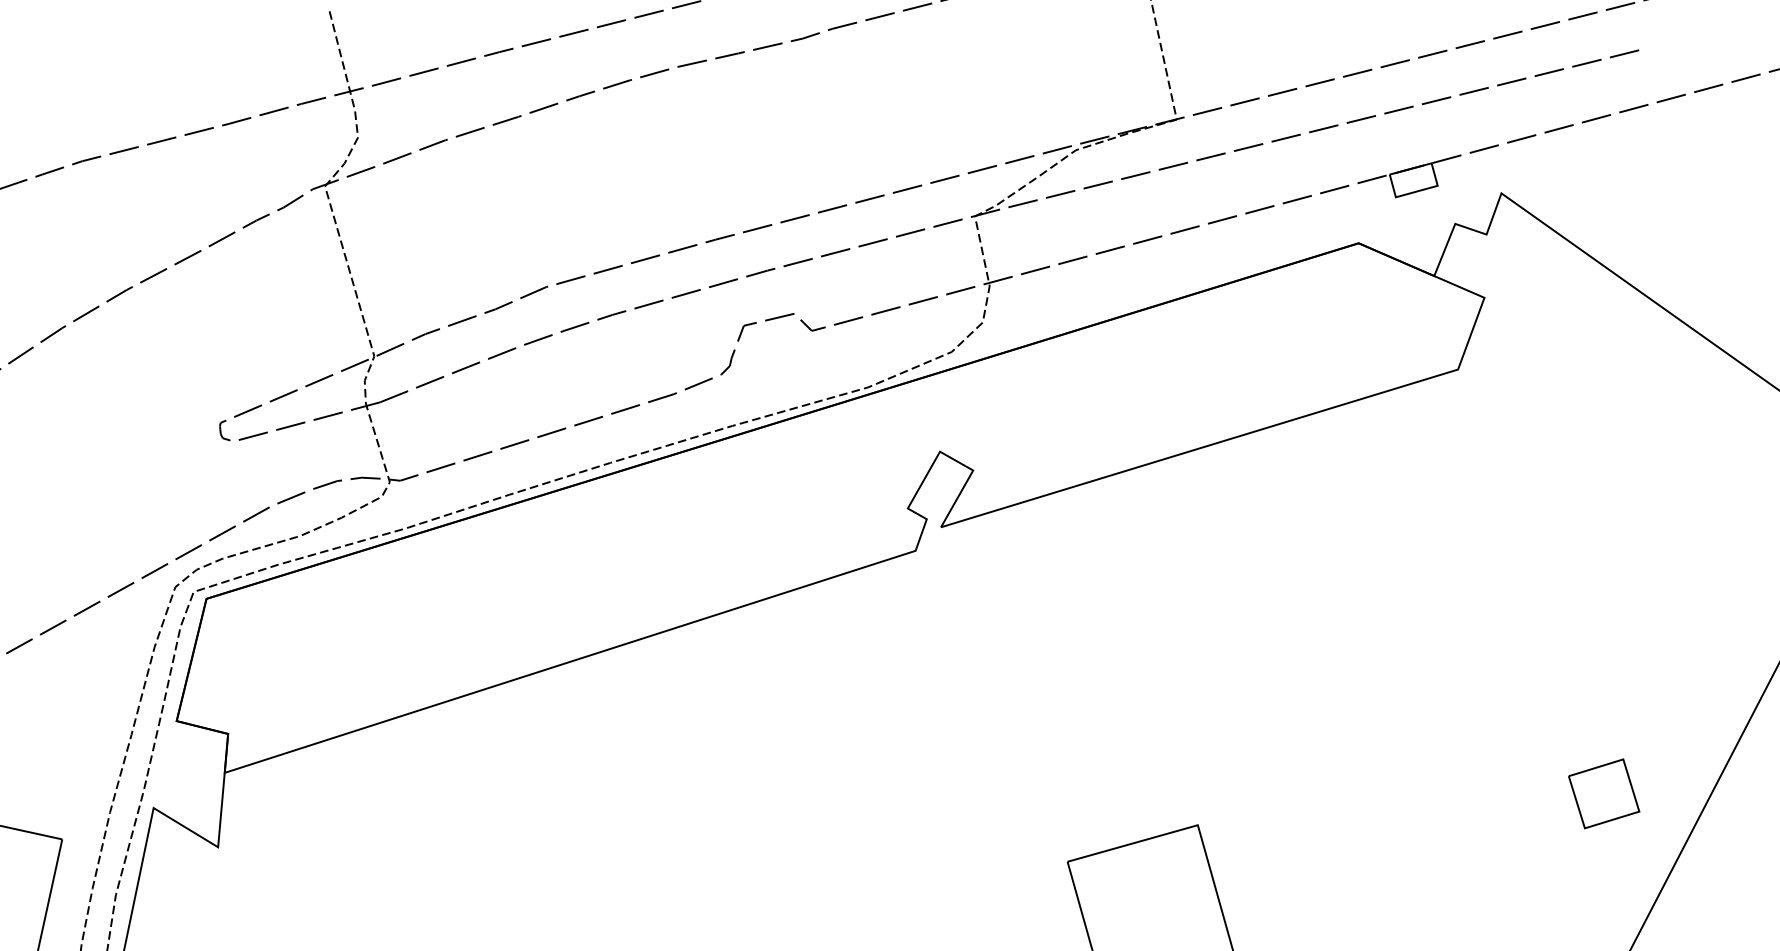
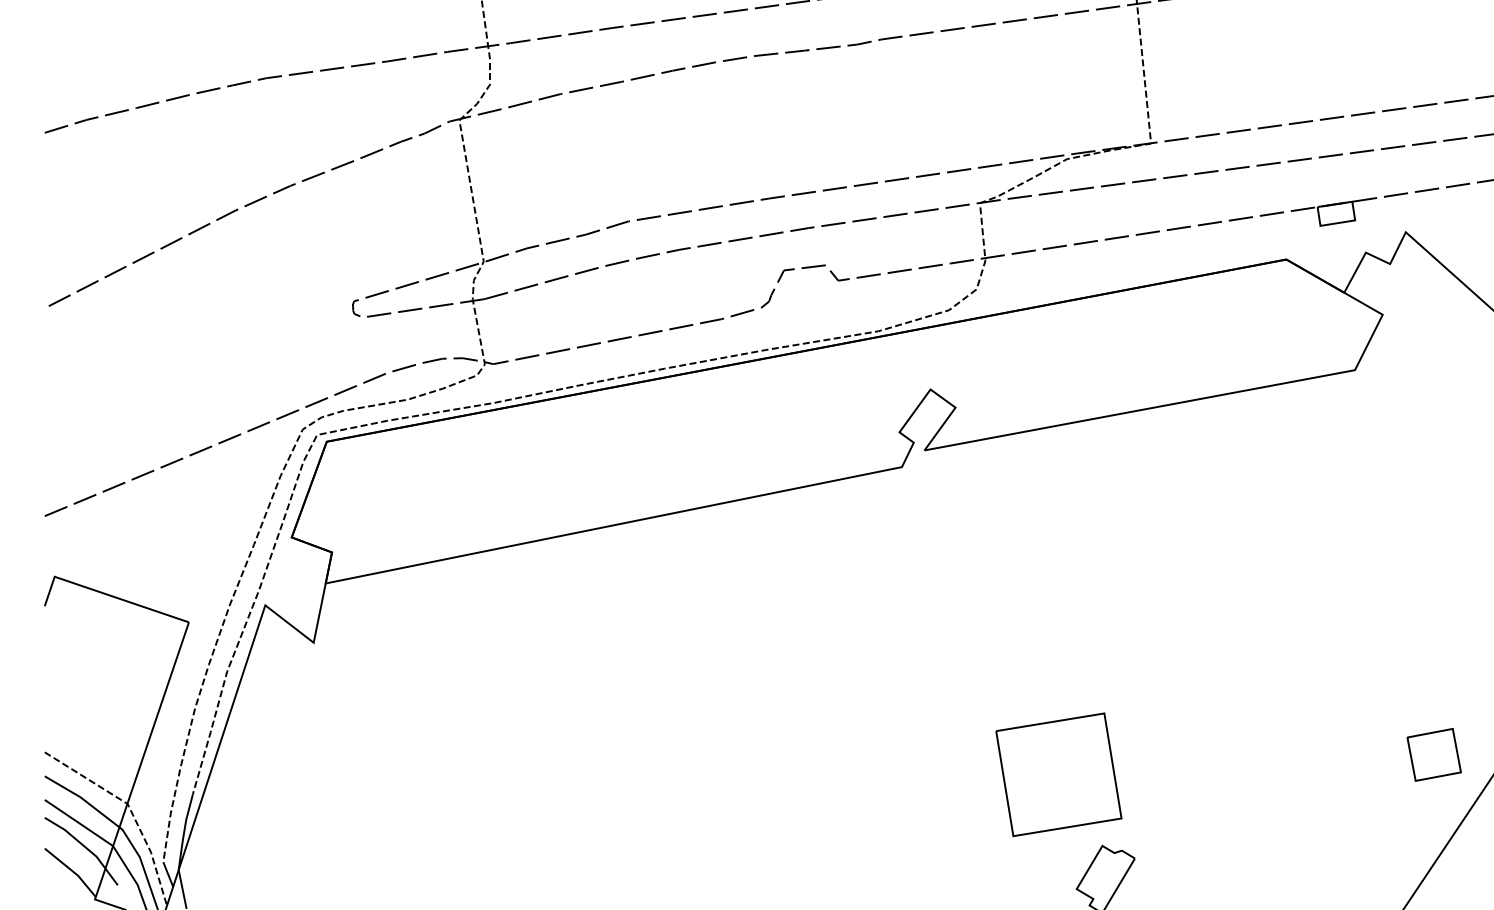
part: (1603, 793) -> (1433, 754), moved

